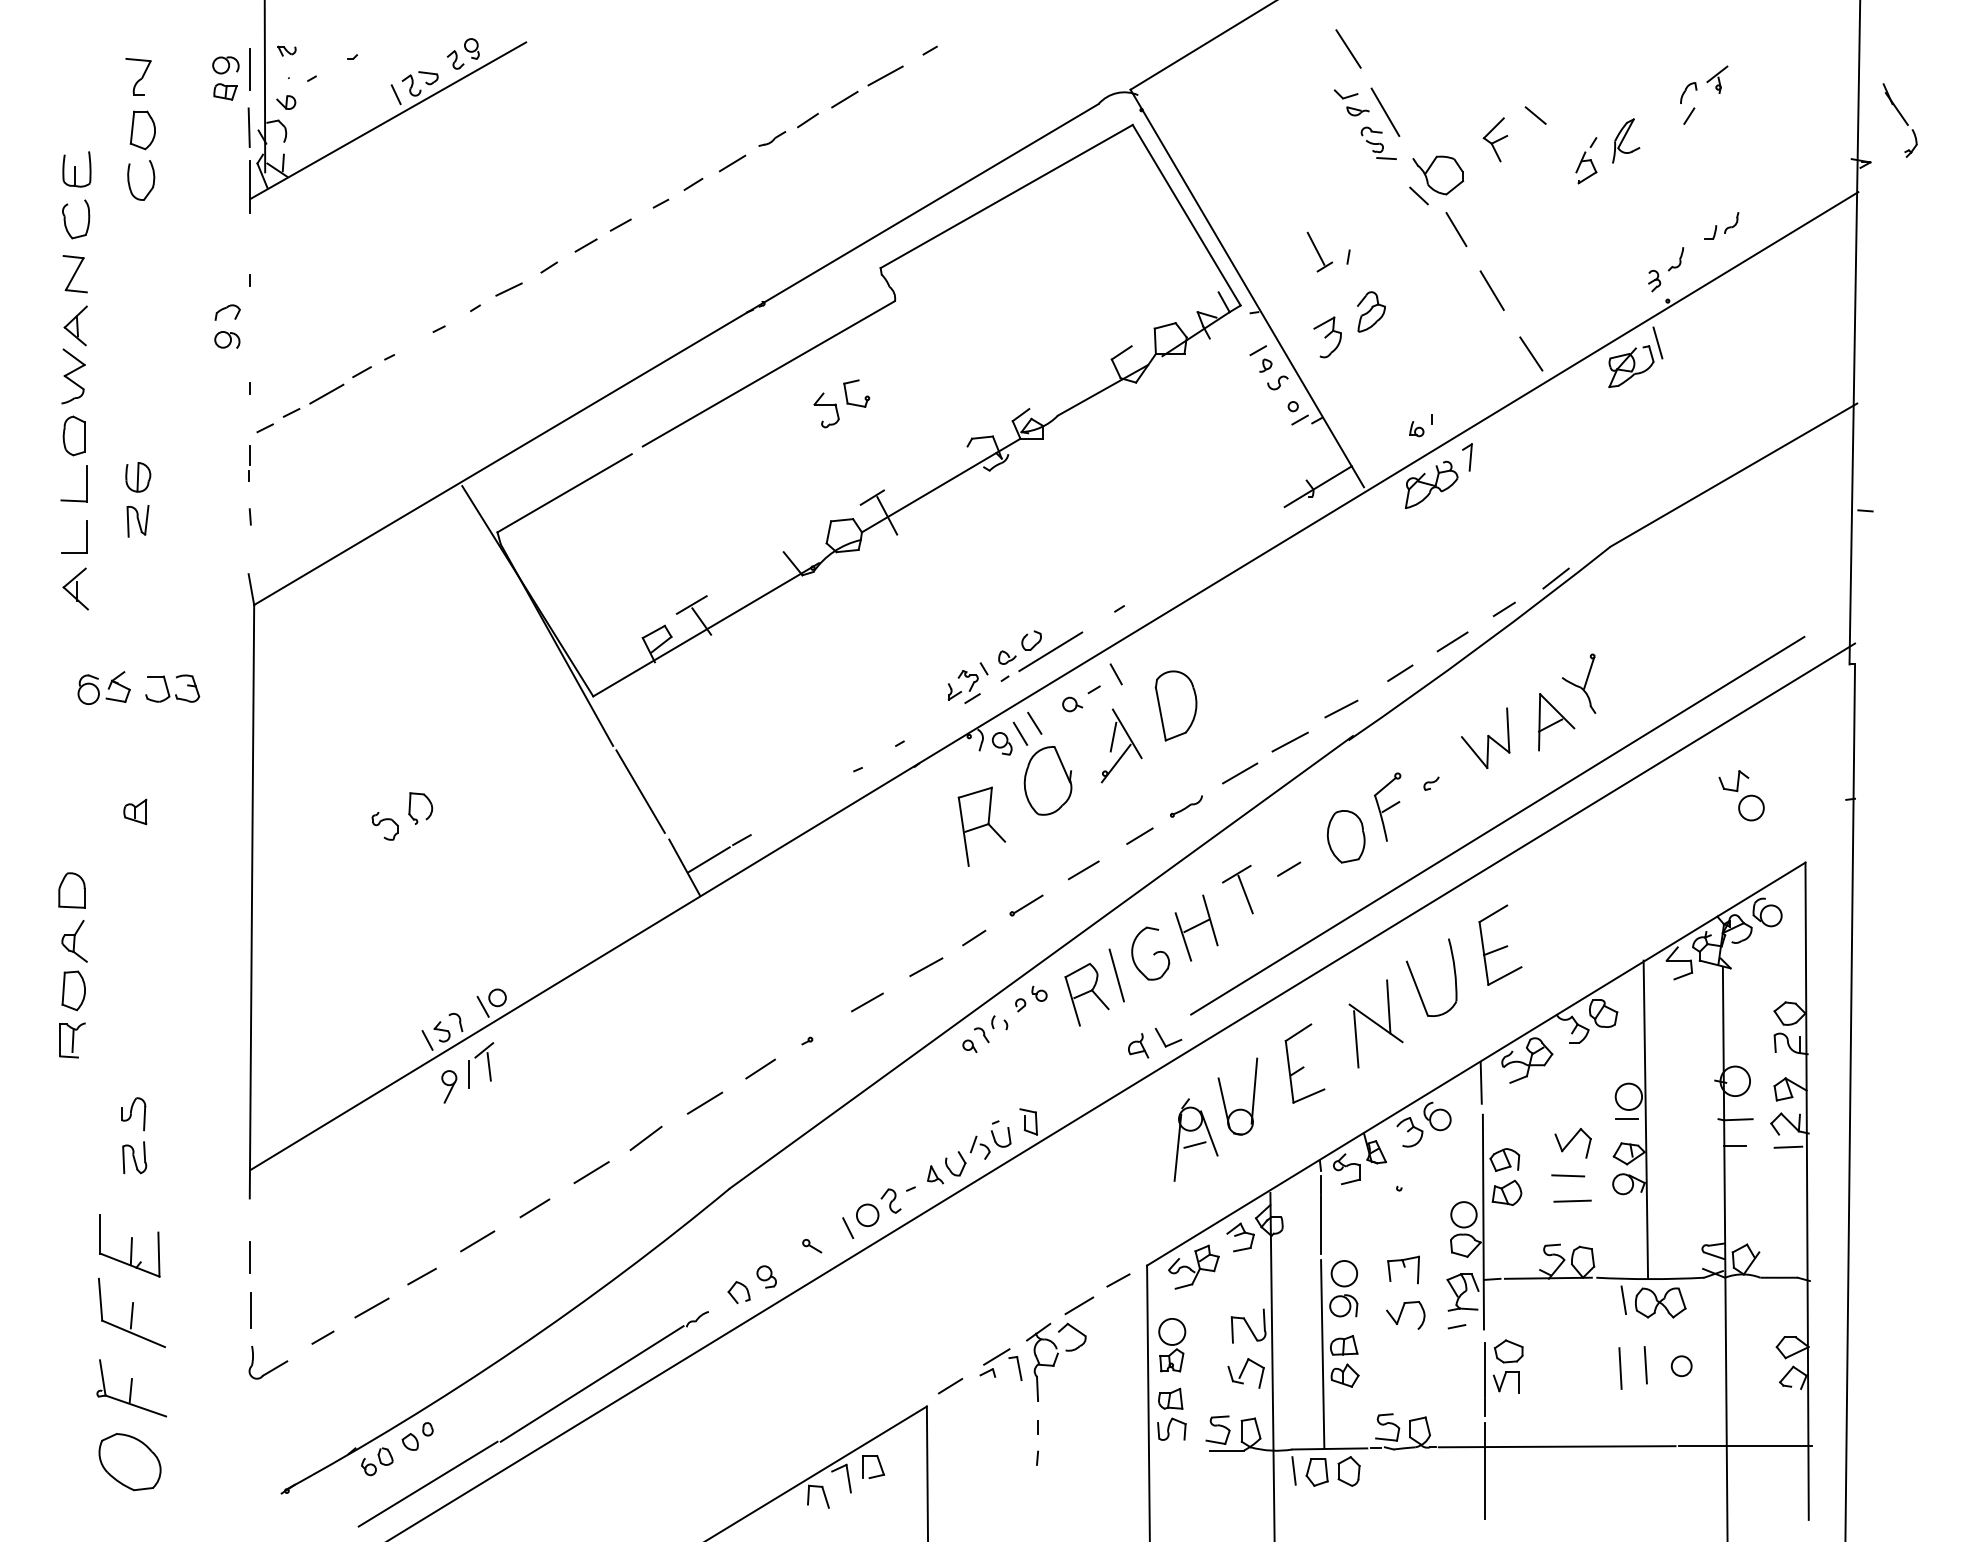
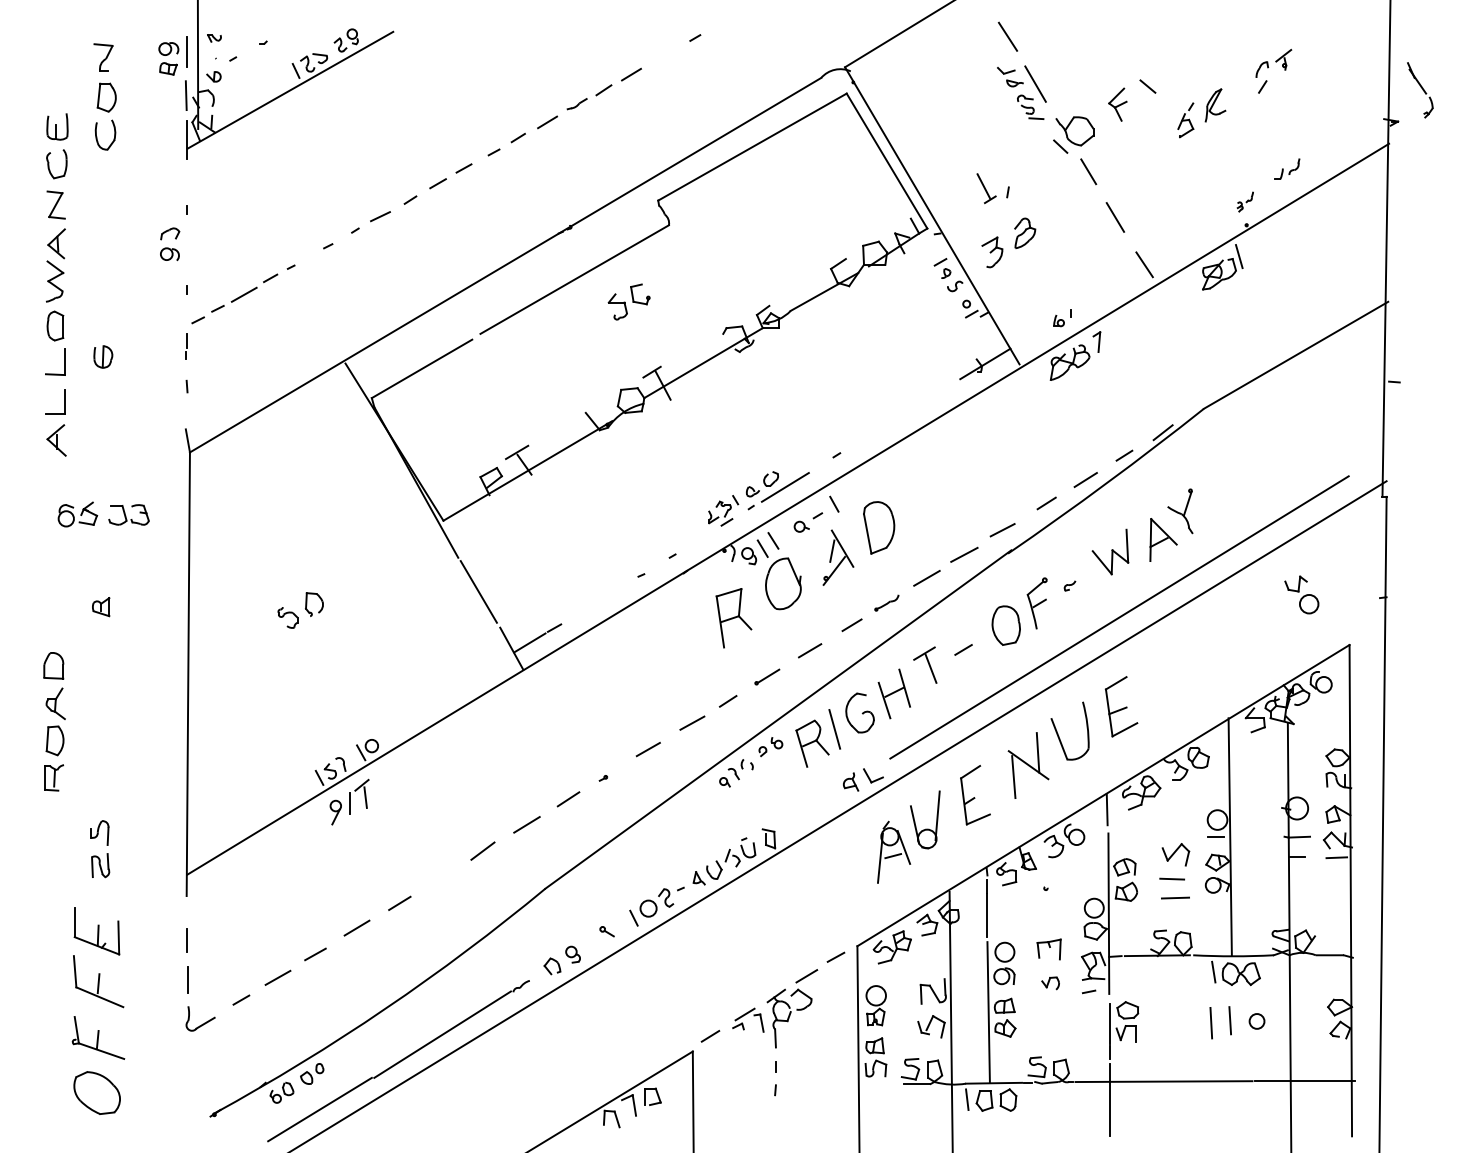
line: (884, 75) -> (661, 56), removed
part: (1666, 269) -> (1245, 201), size x0.6
part: (137, 520) -> (102, 389), removed
line: (590, 1172) -> (441, 876), removed
part: (1405, 1315) -> (1050, 983), size x0.6

